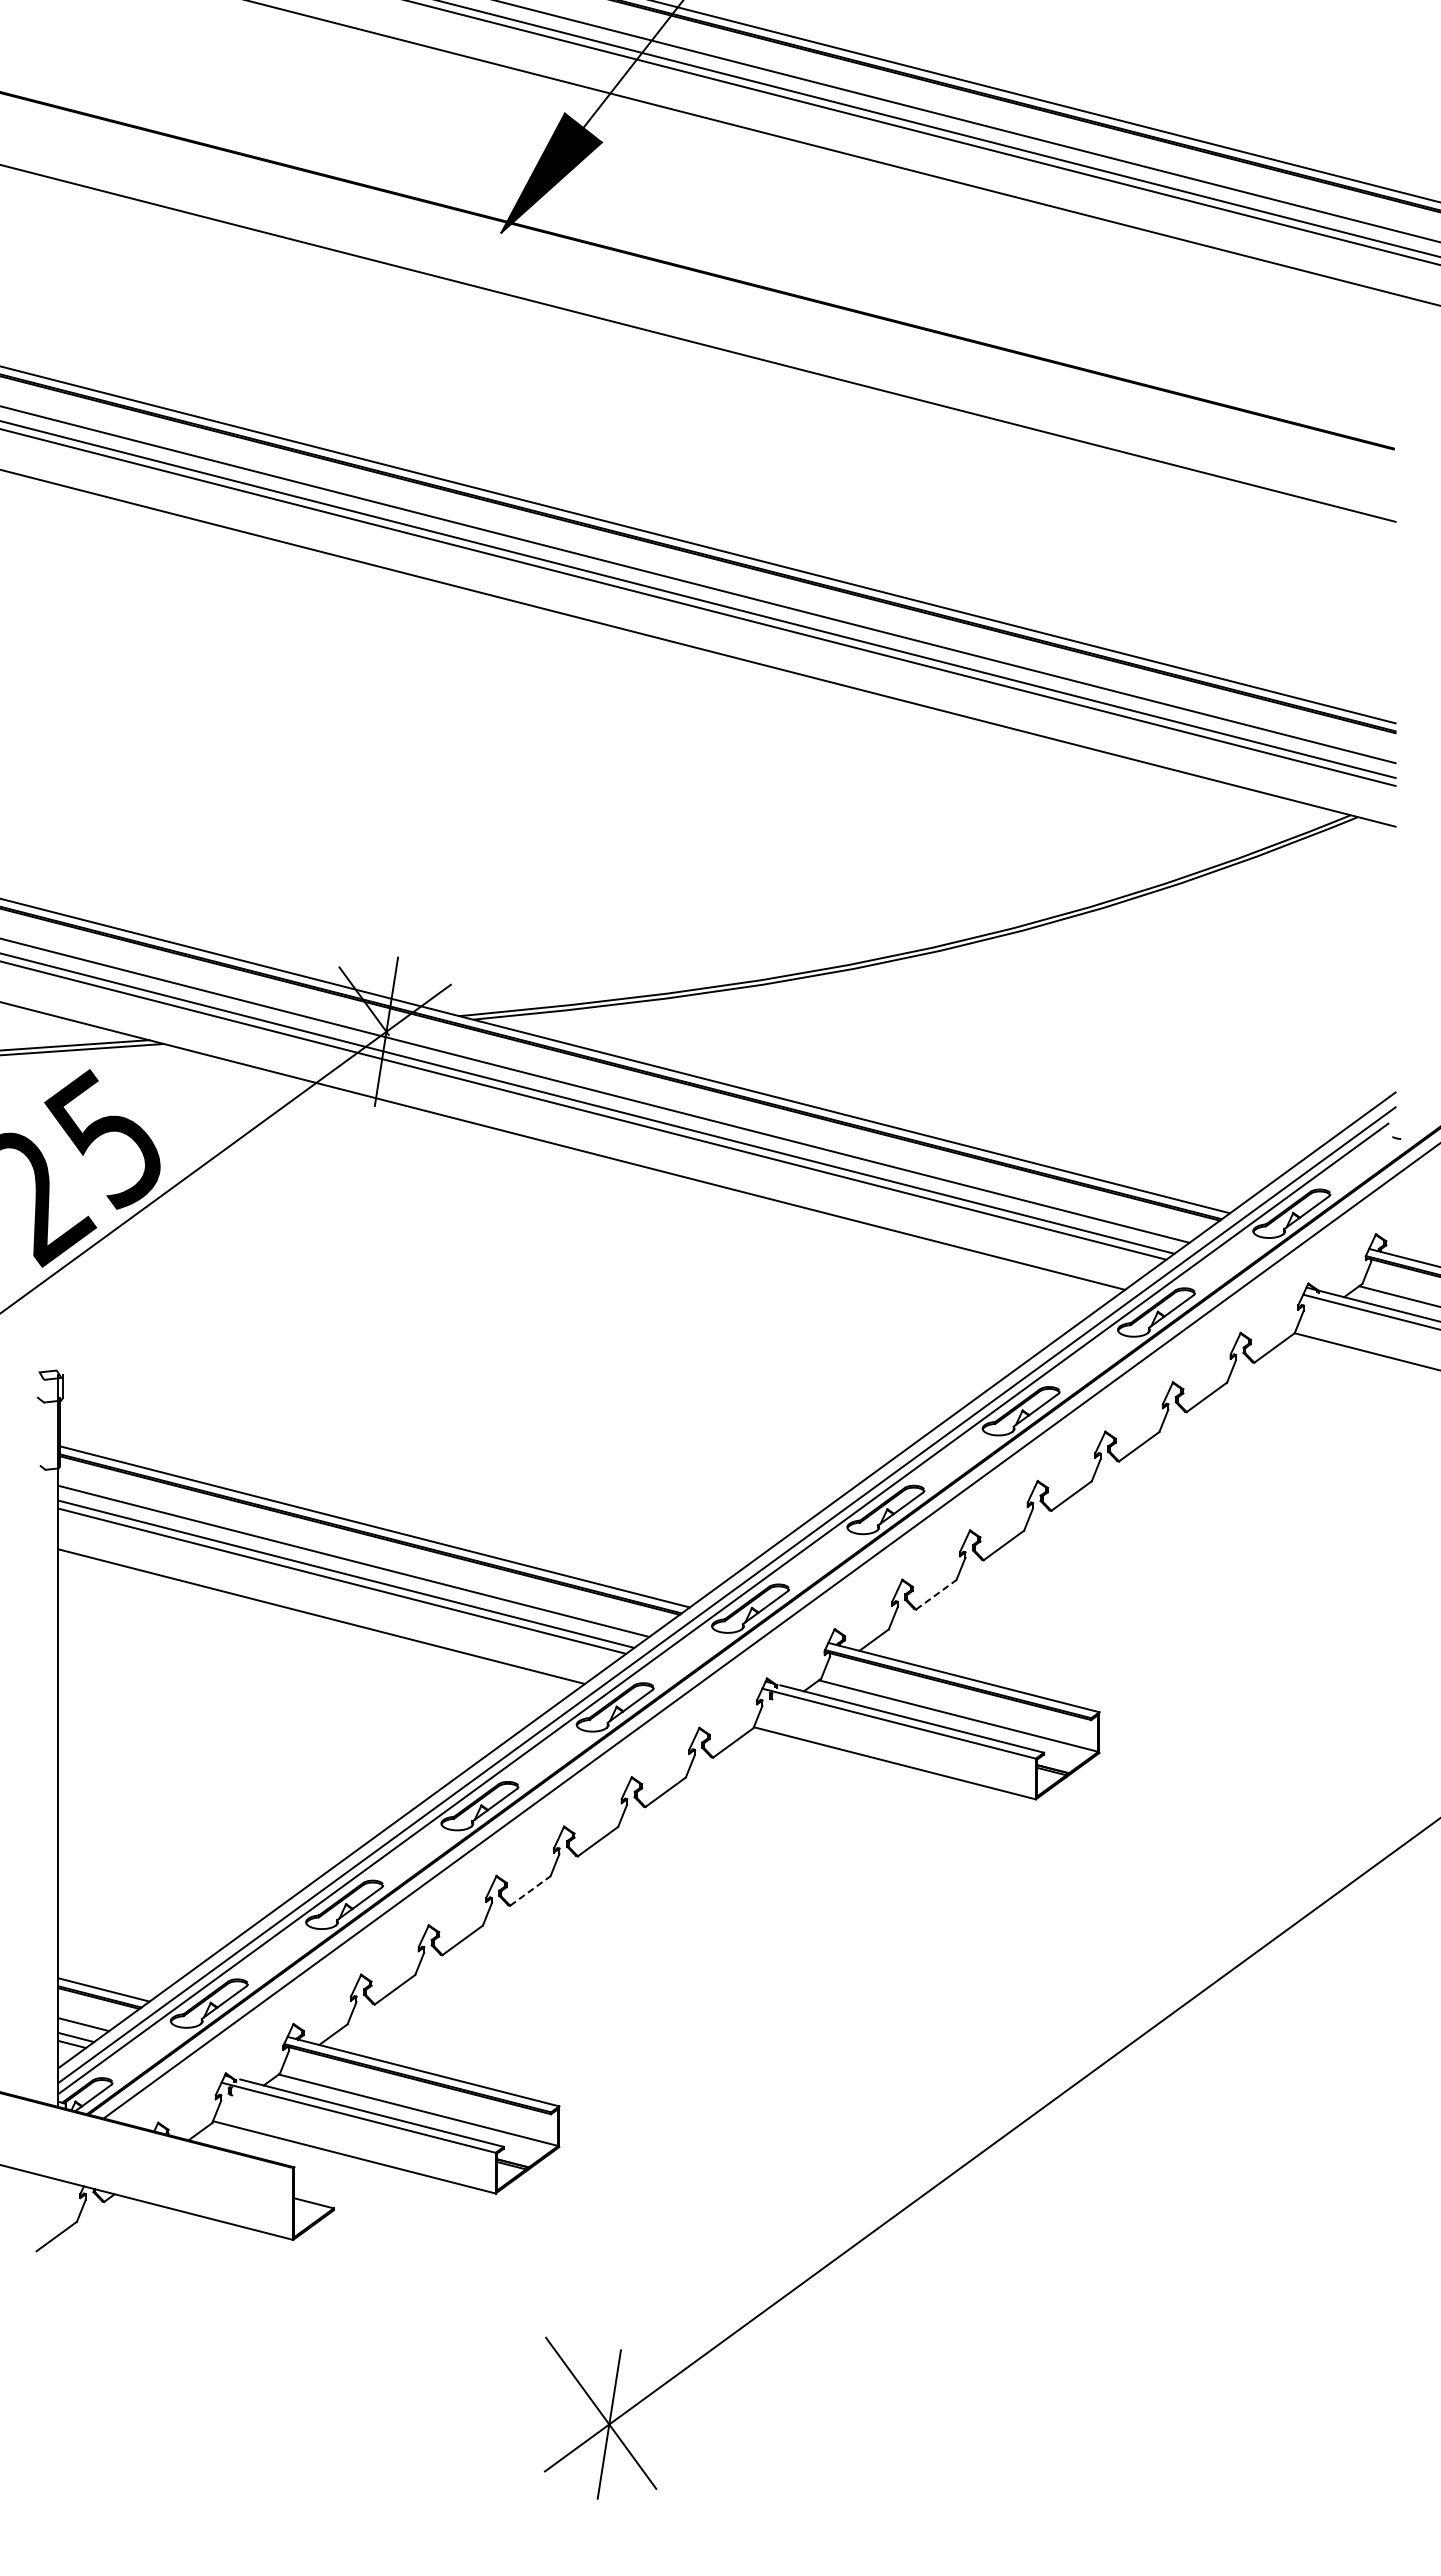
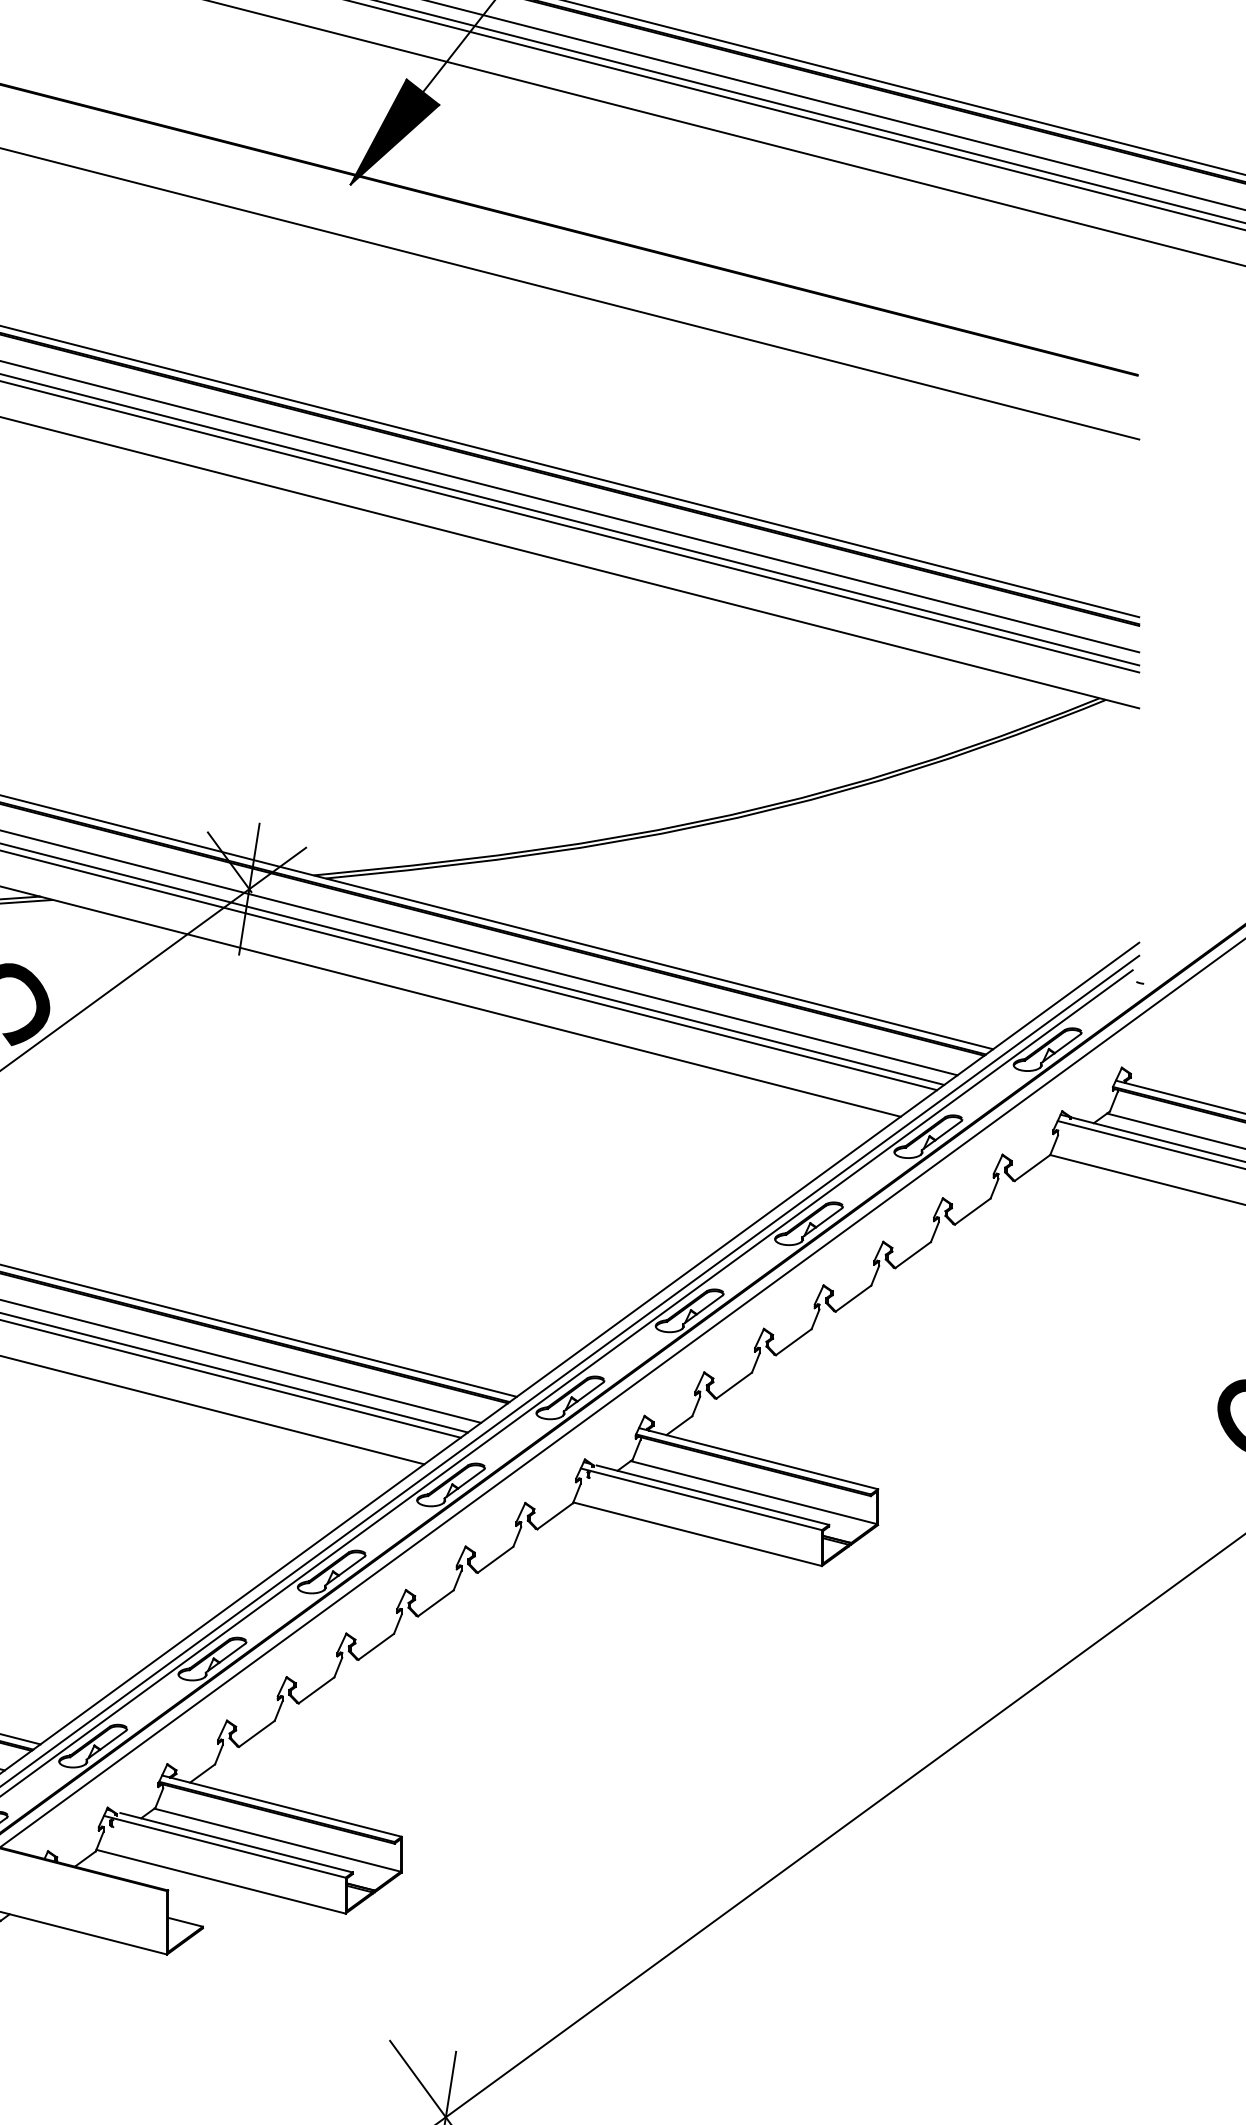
line: (936, 1594) -> (734, 1385), dashed -> solid
line: (530, 1890) -> (376, 1646), dashed -> solid

